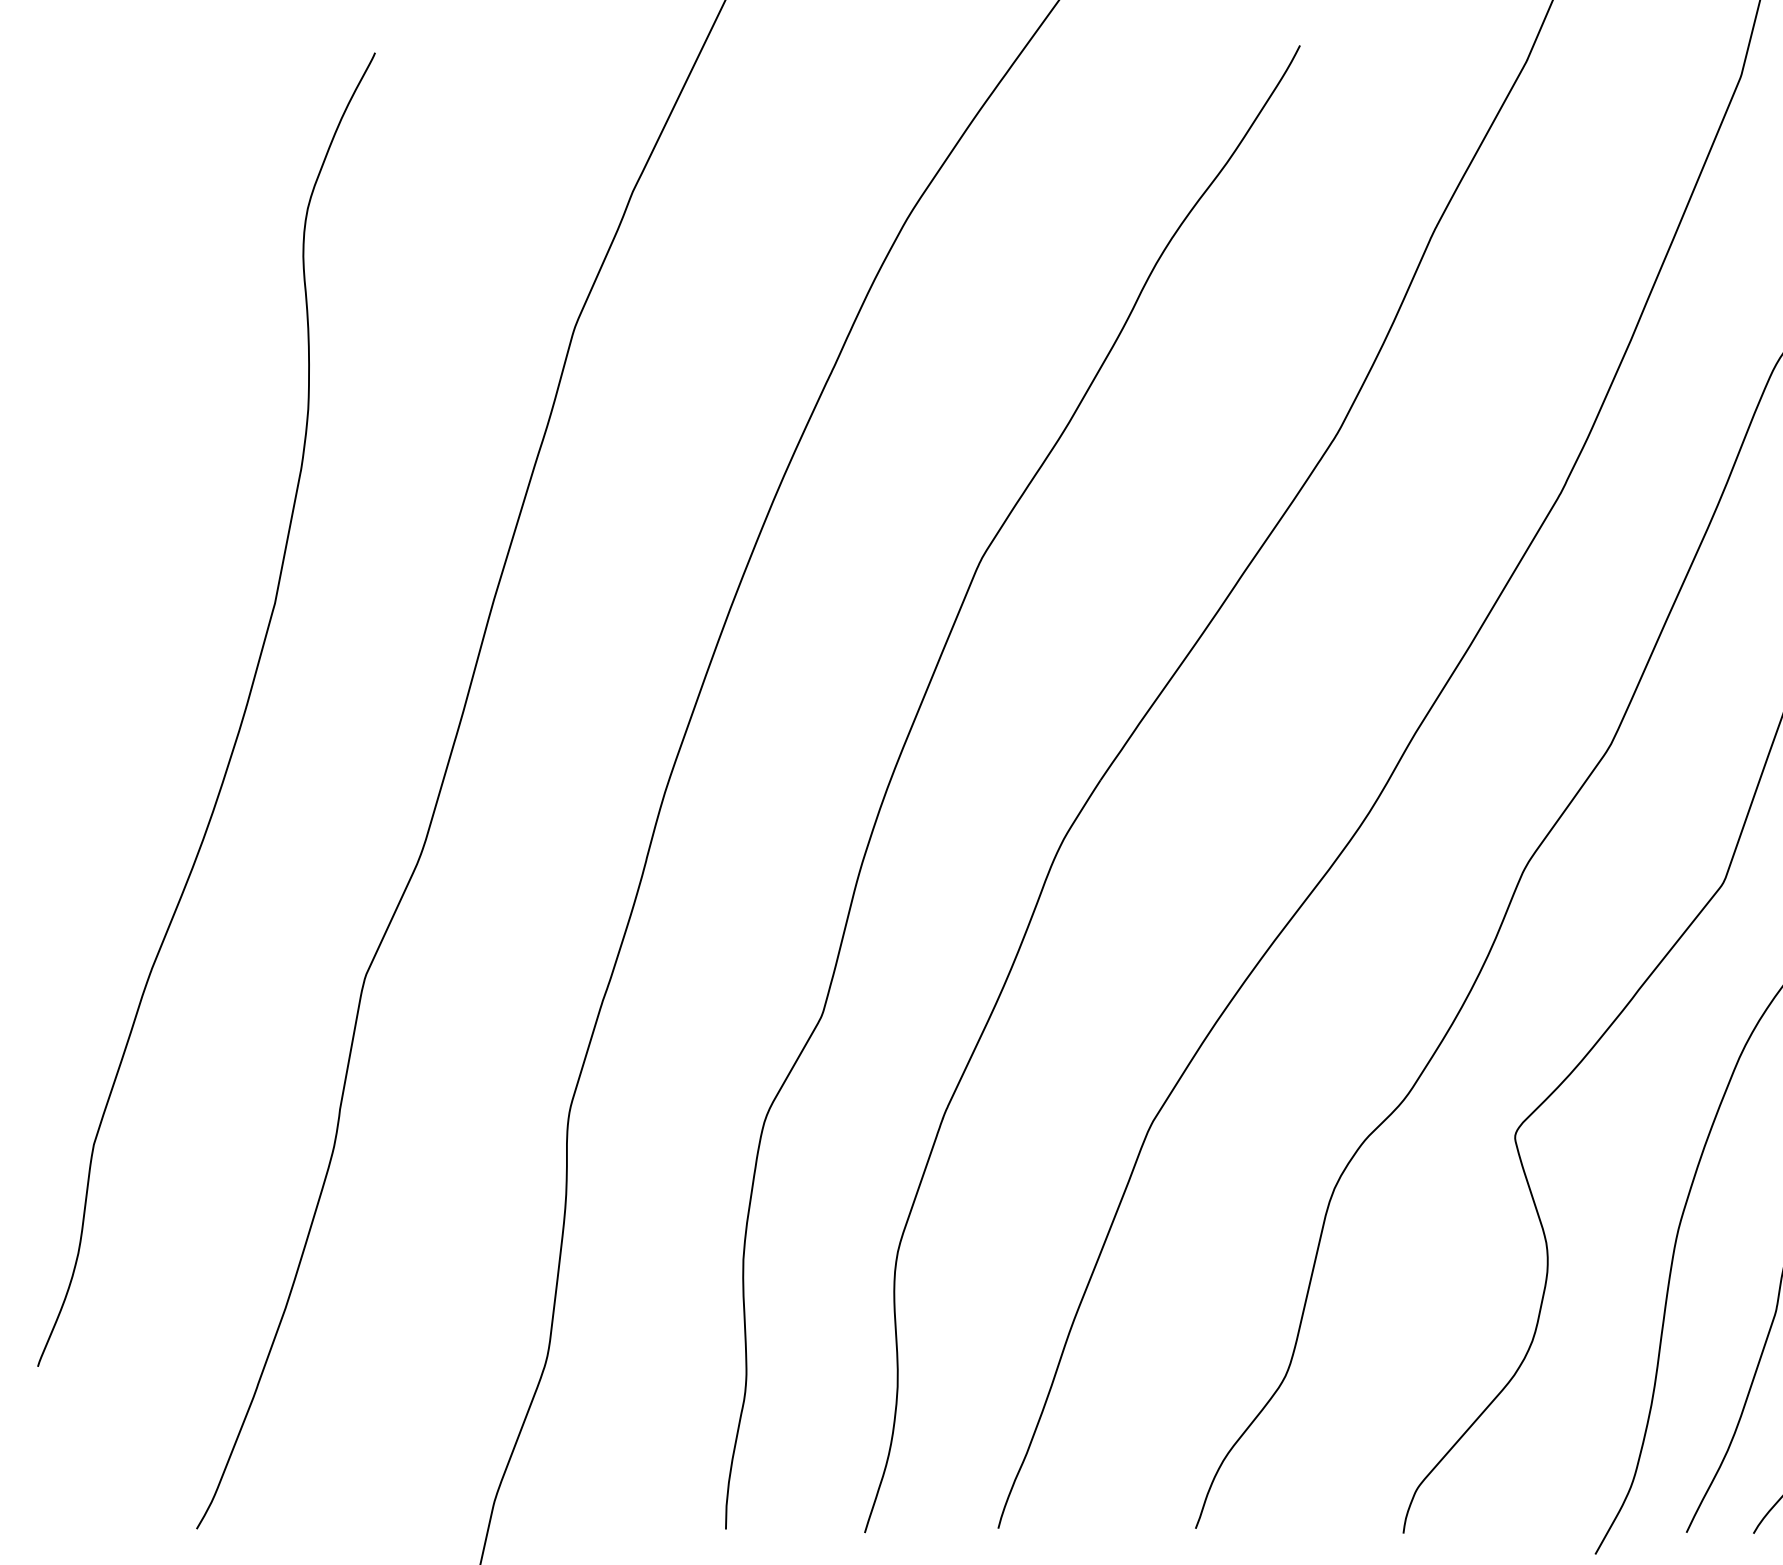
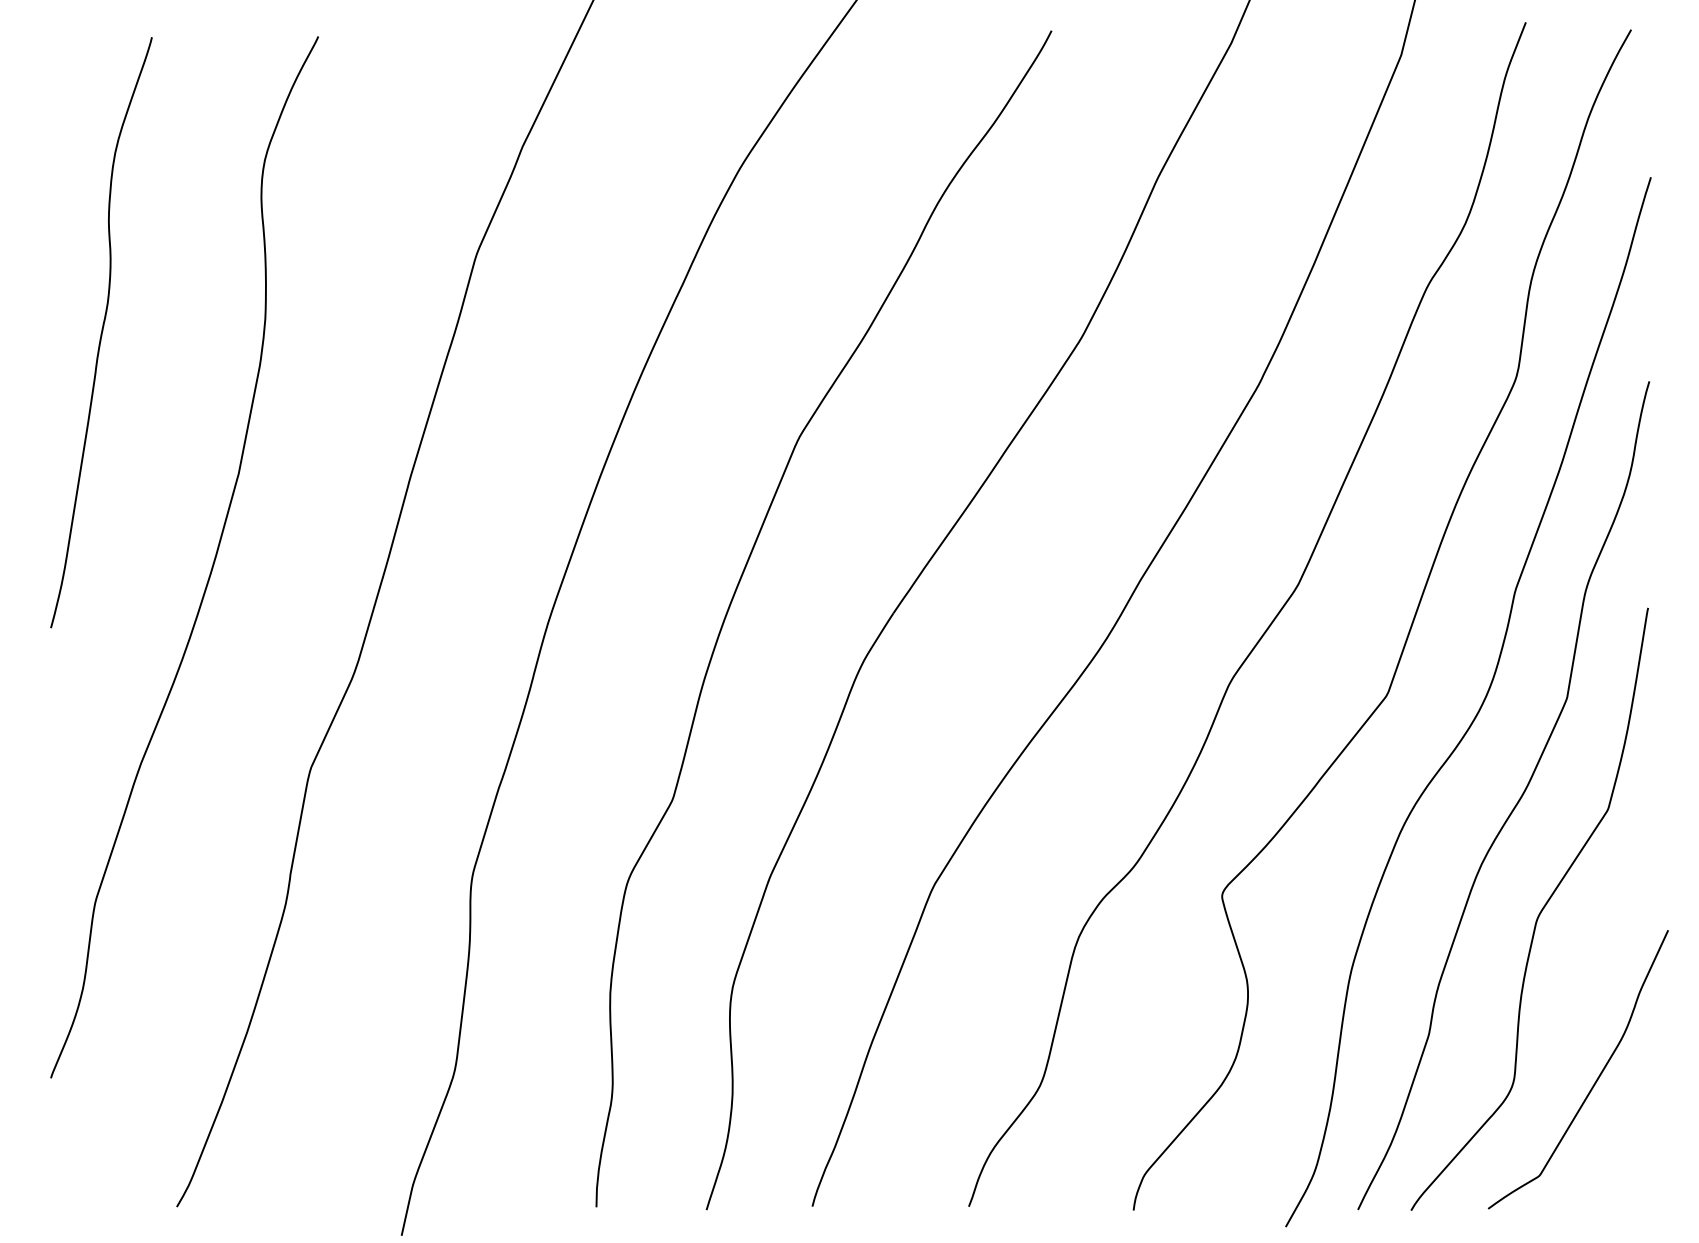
curve: (101, 426) -> (101, 332), added

